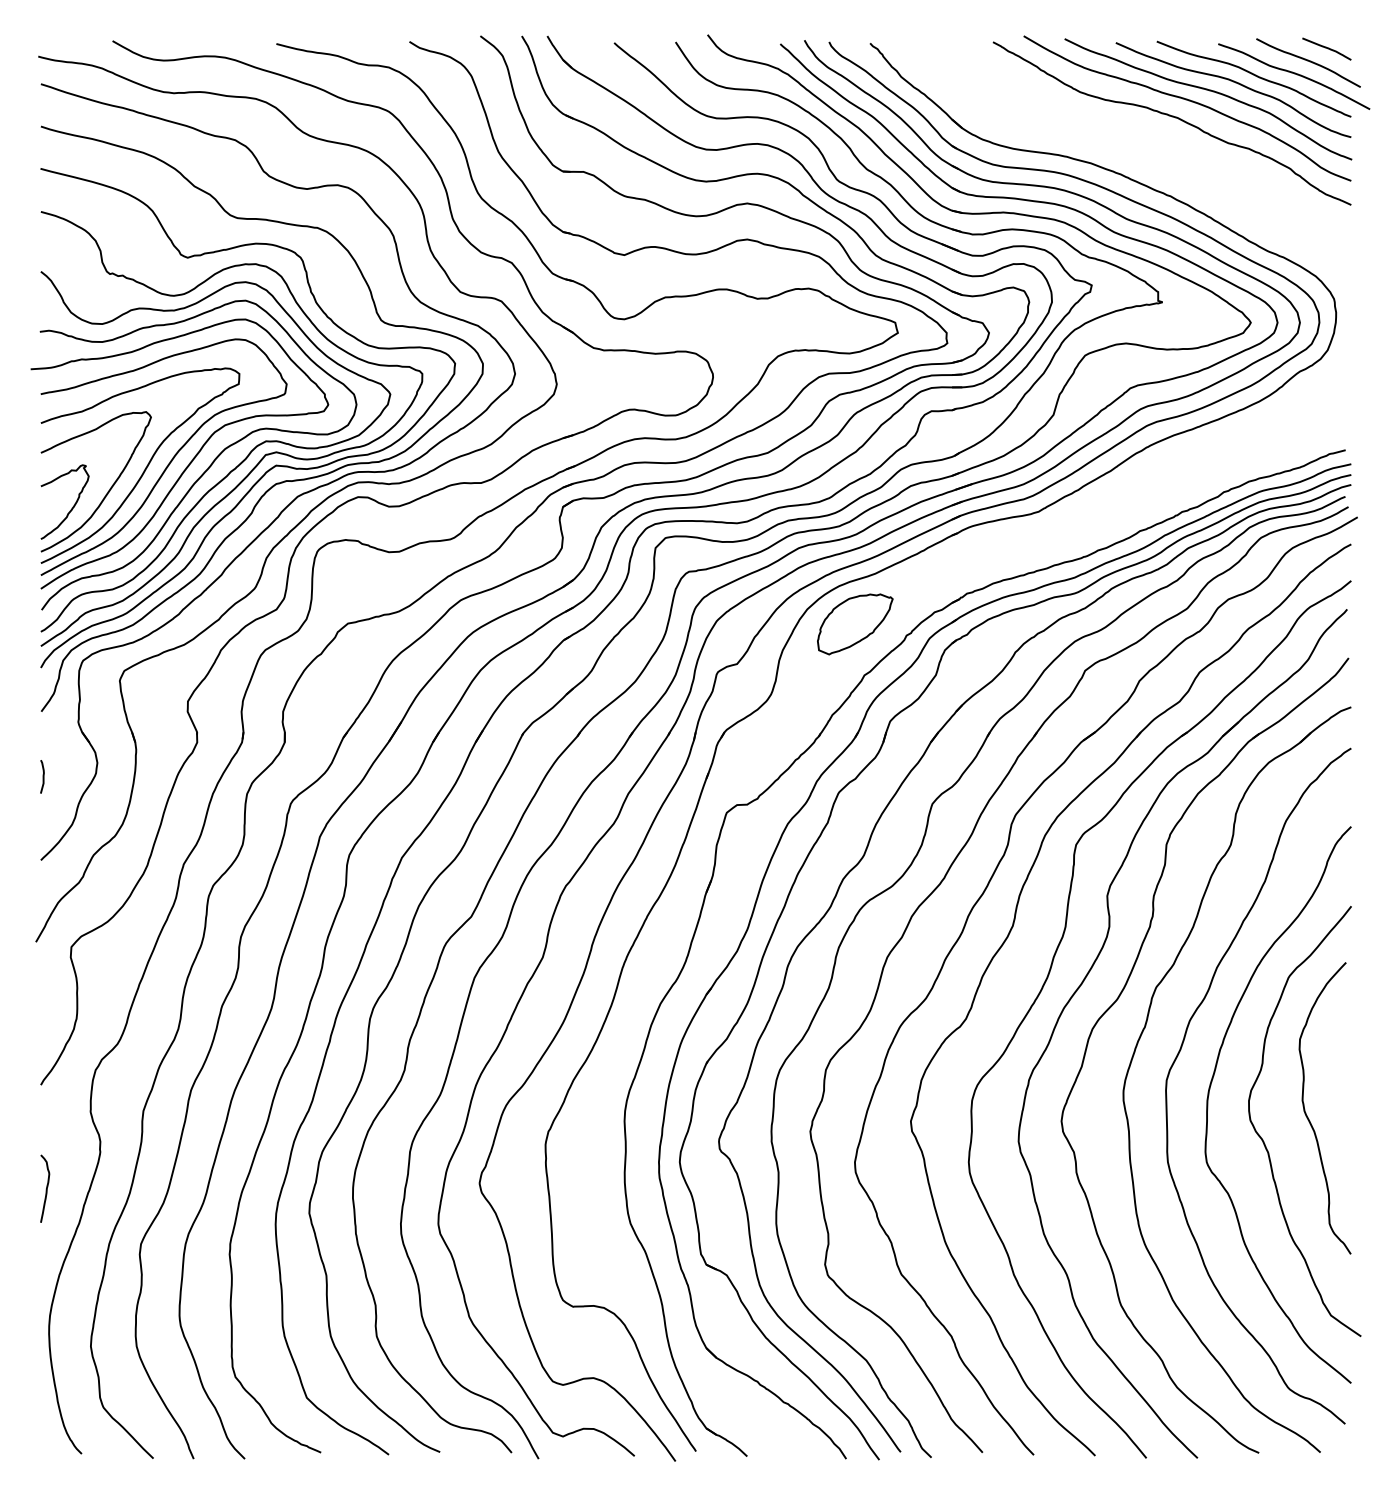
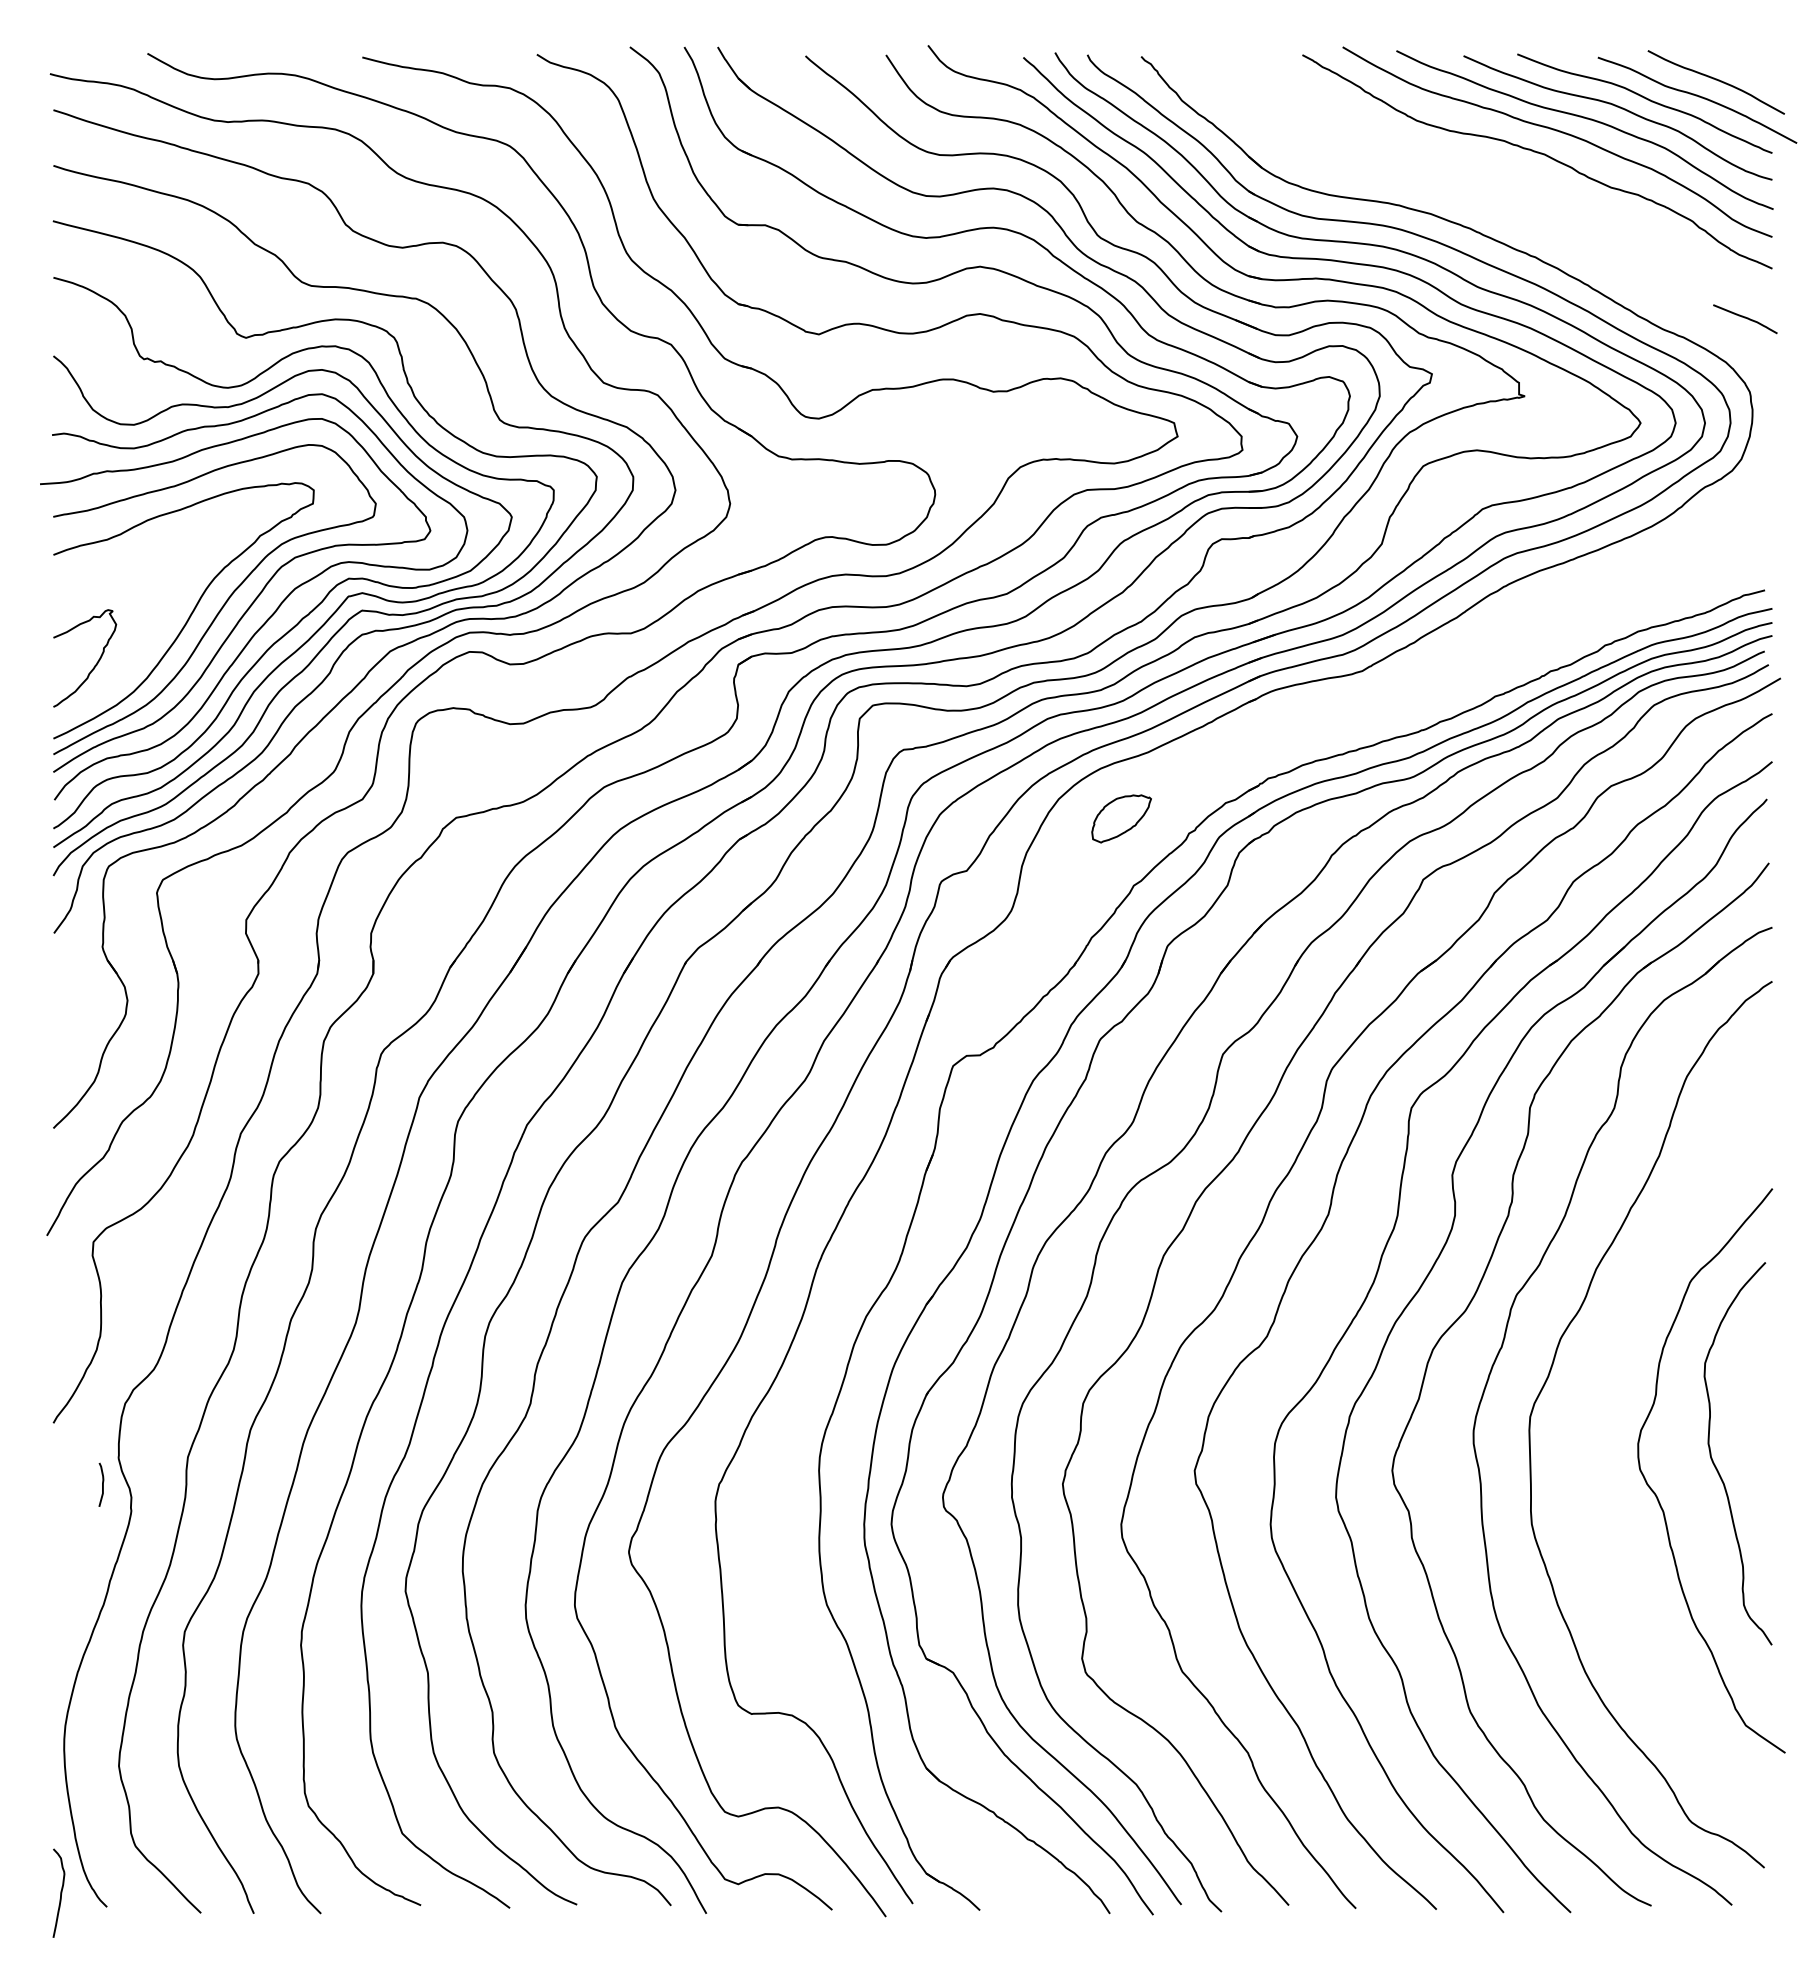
curve: (1326, 48) -> (1745, 318), moved
curve: (107, 492) -> (140, 645), removed
part: (855, 624) -> (1121, 818), size x0.6
curve: (43, 776) -> (102, 1484), moved
curve: (1211, 1086) -> (1588, 1424), removed
curve: (46, 1188) -> (60, 1892), moved

